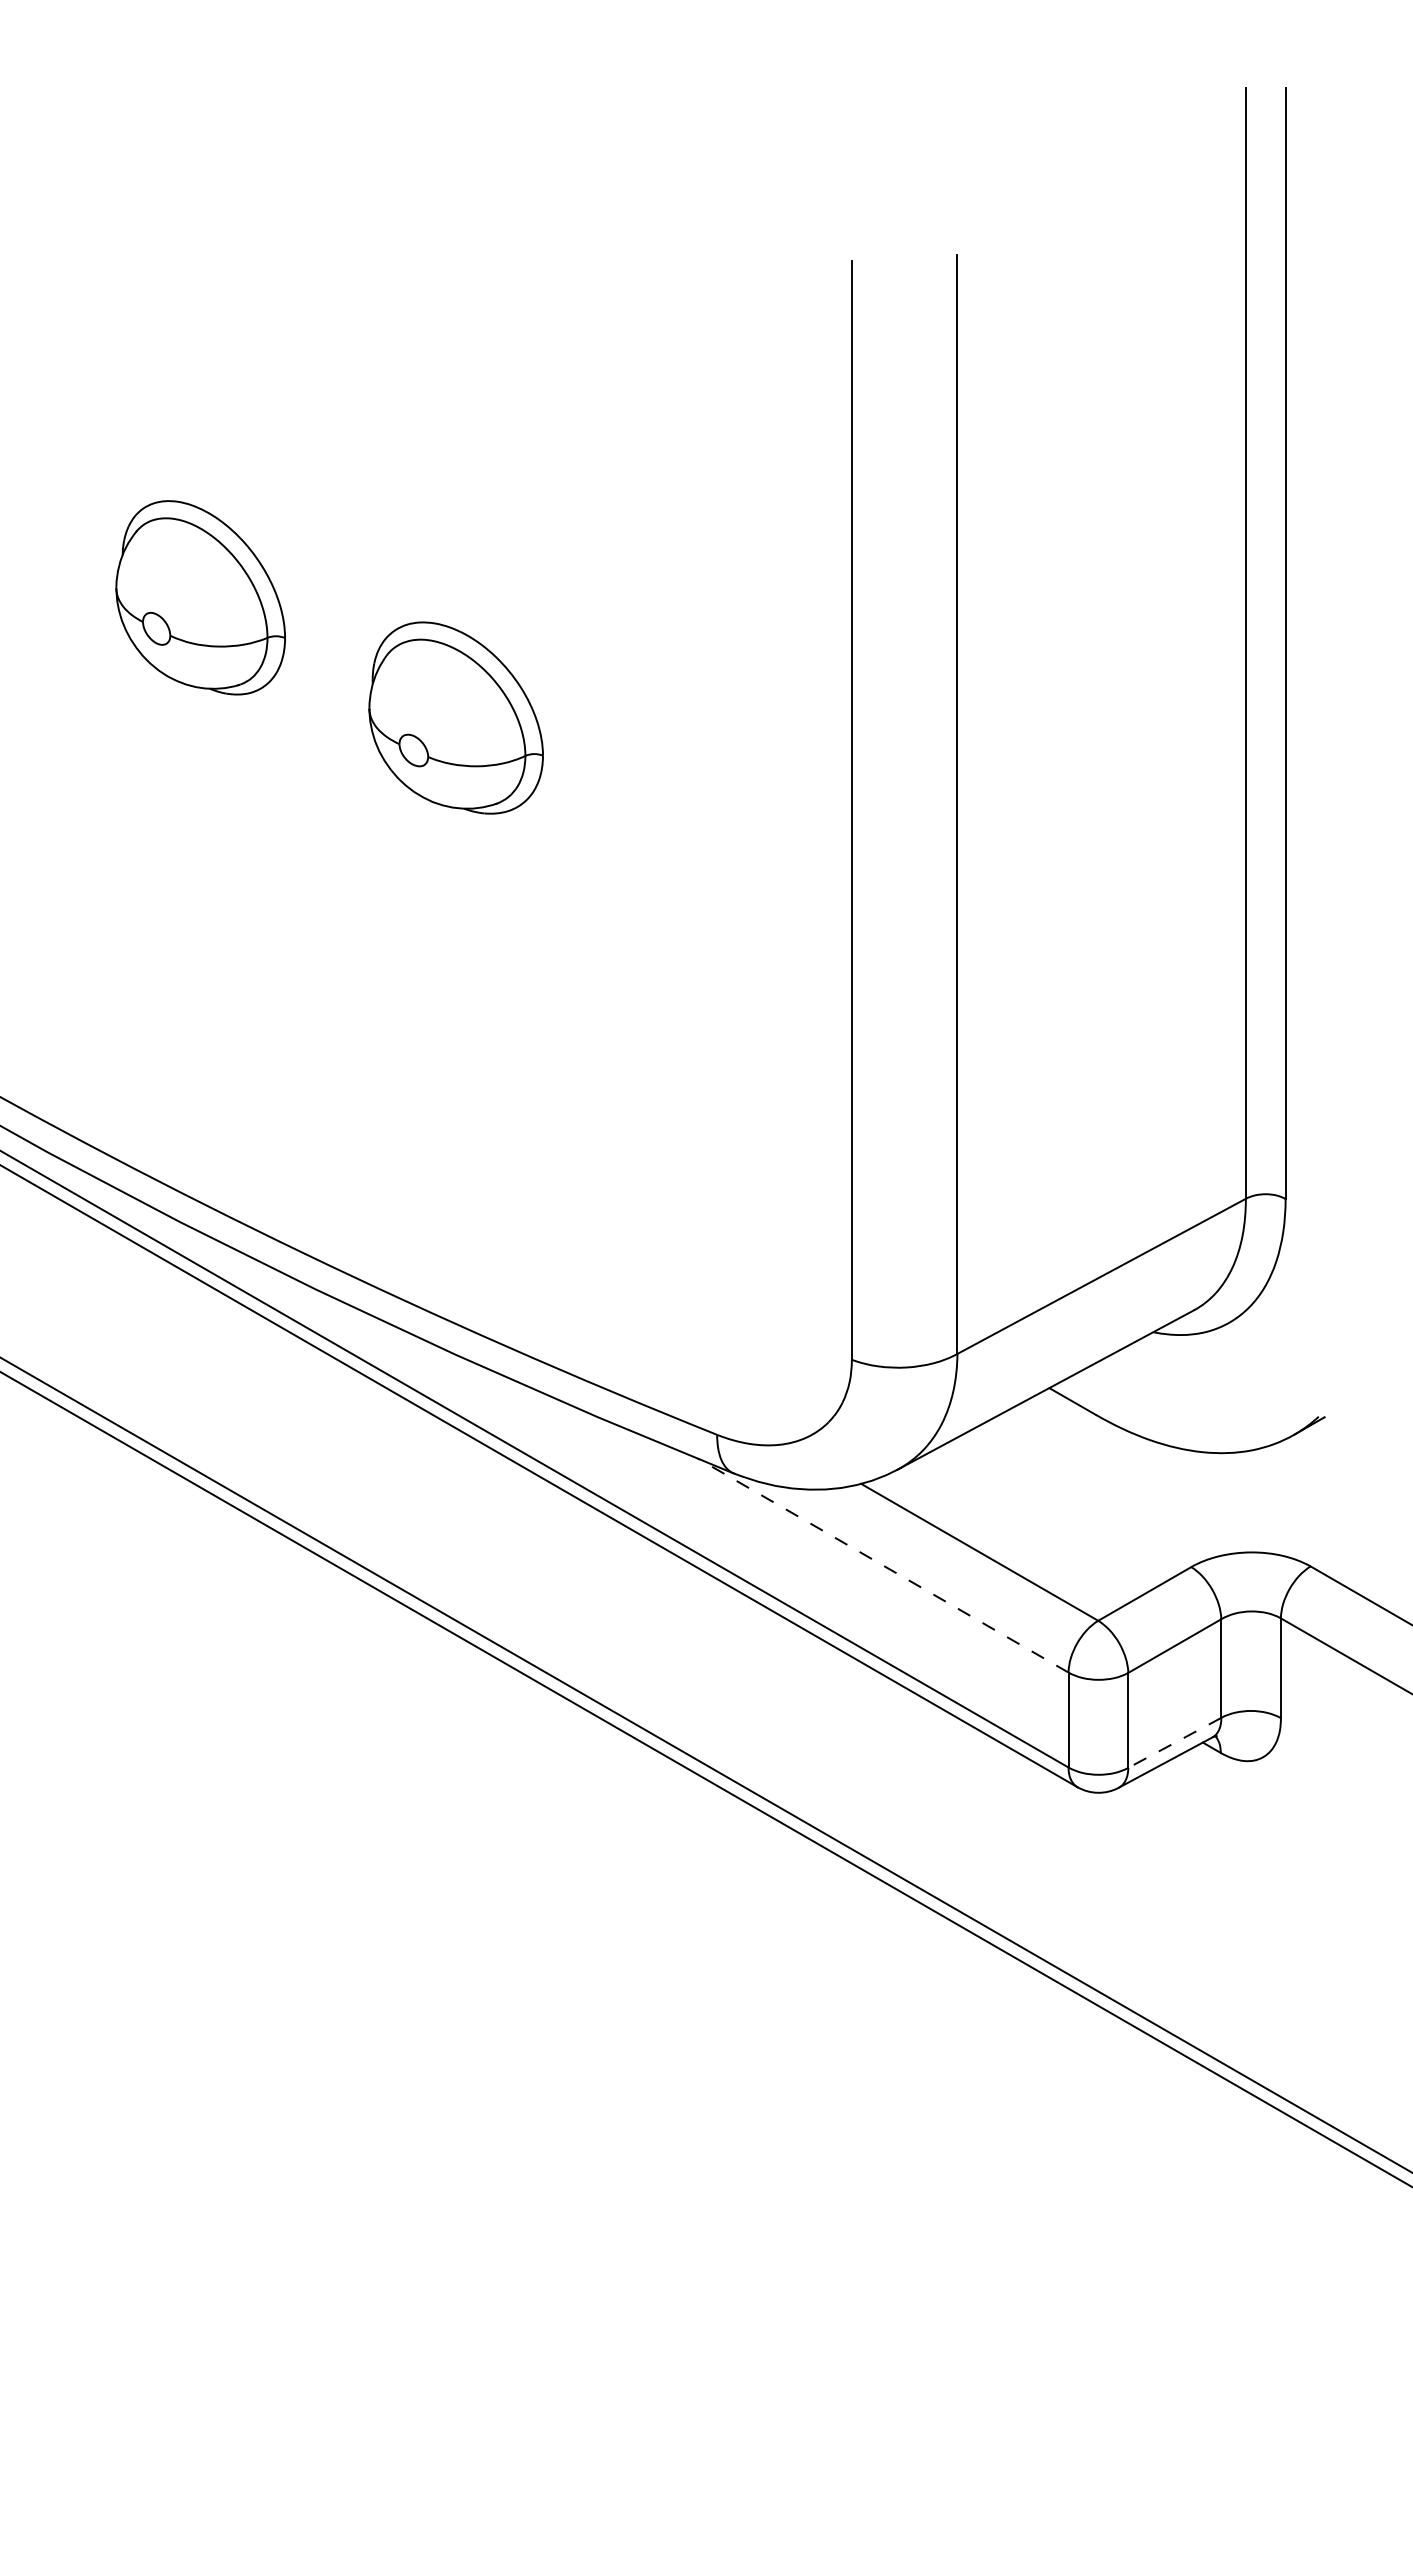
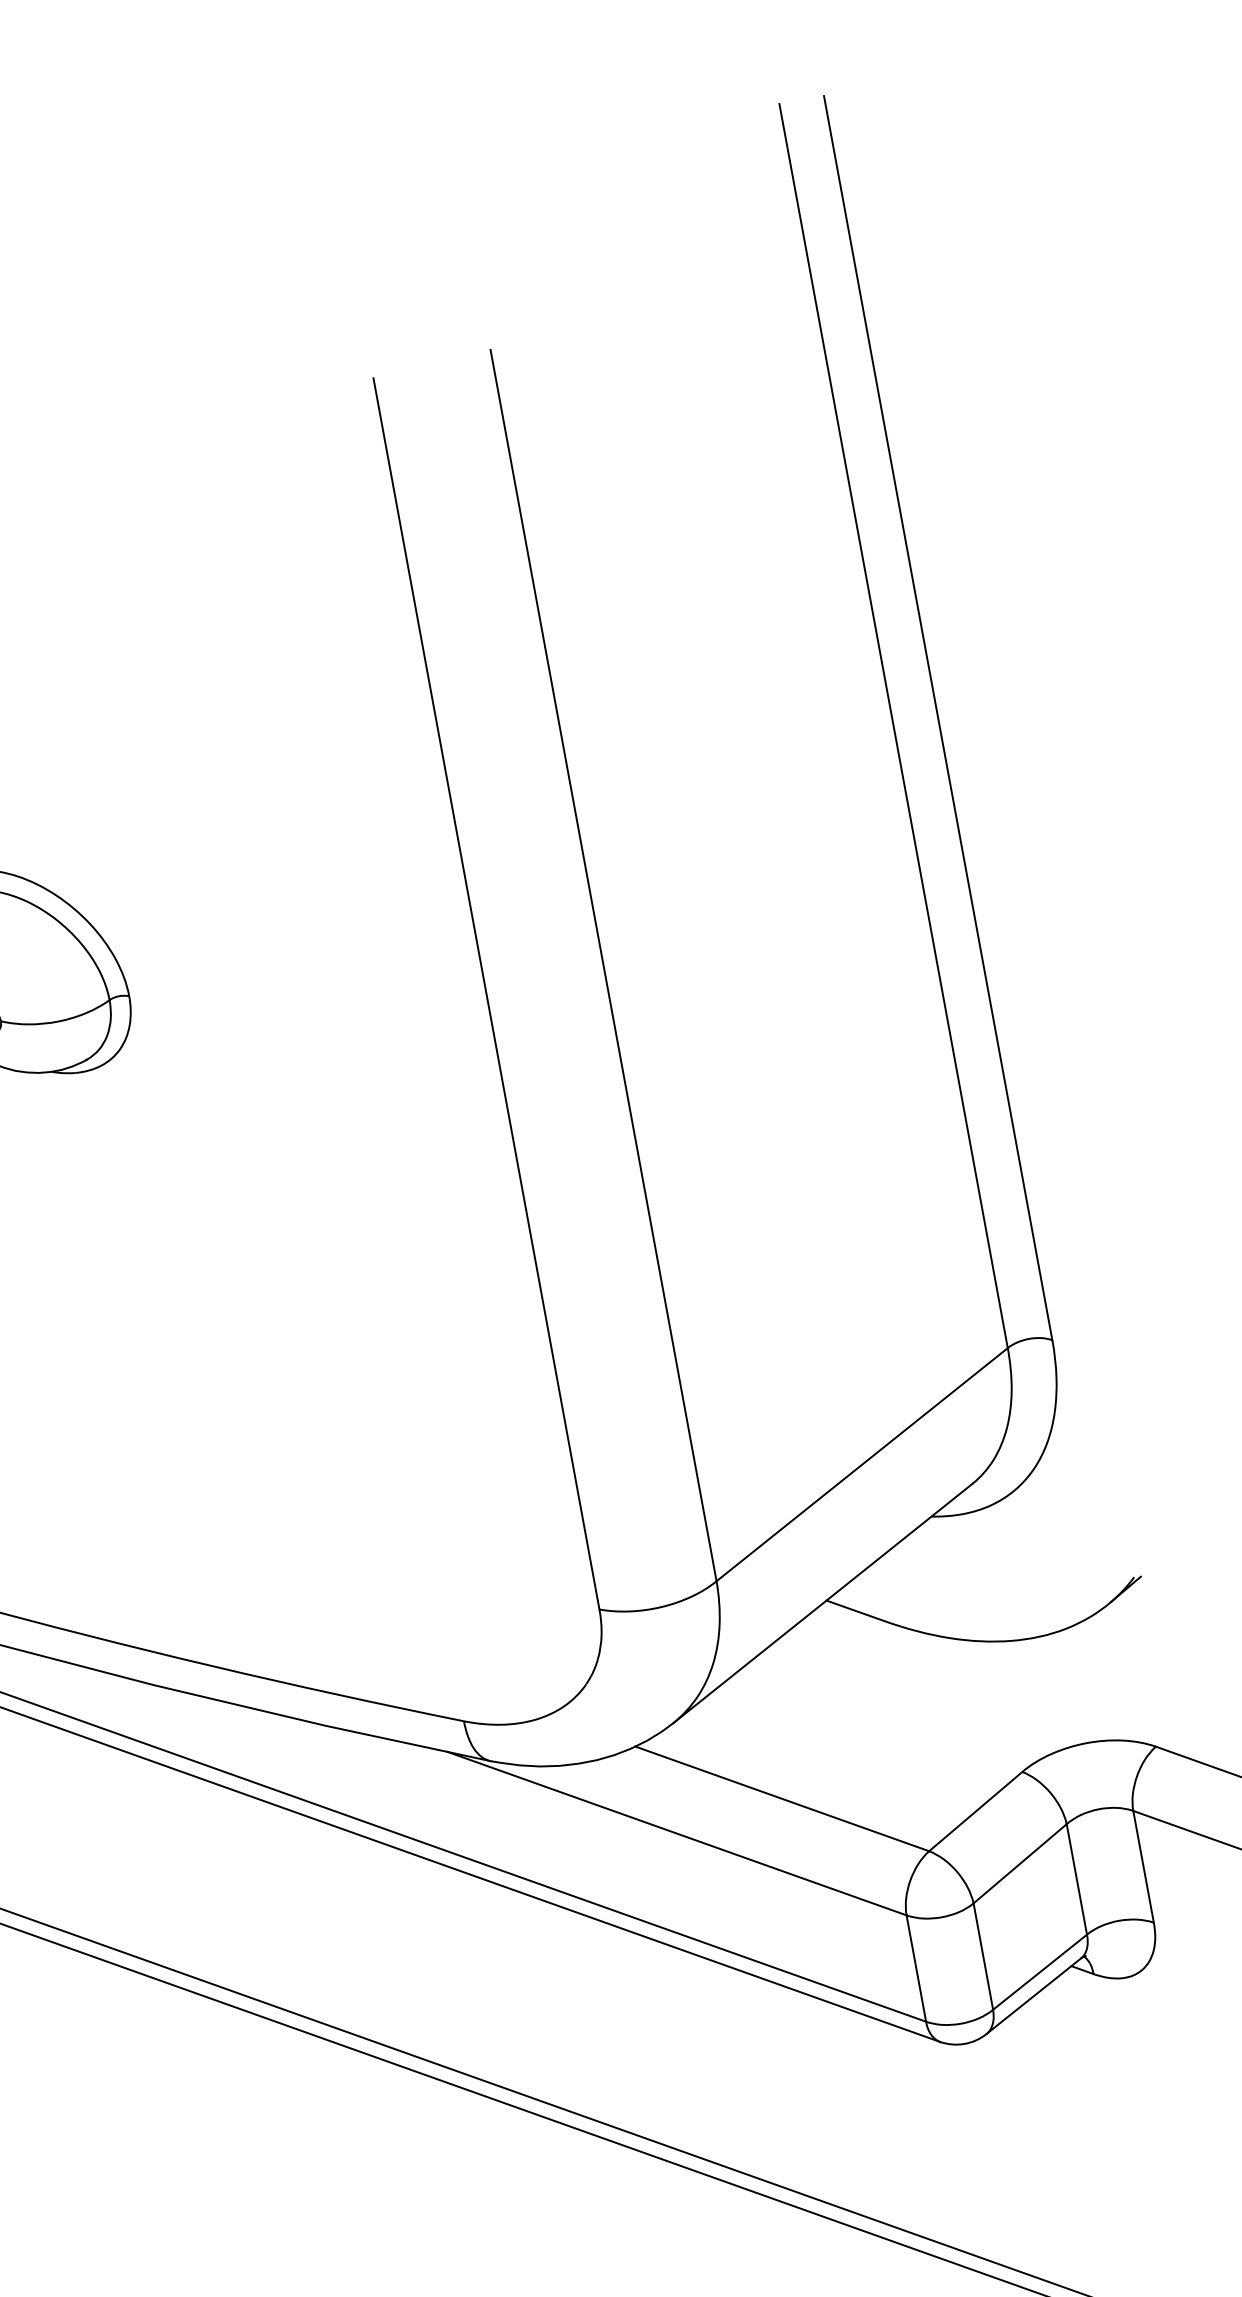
line: (882, 1565) -> (676, 1833), dashed -> solid
line: (1174, 1742) -> (1039, 1971), dashed -> solid

